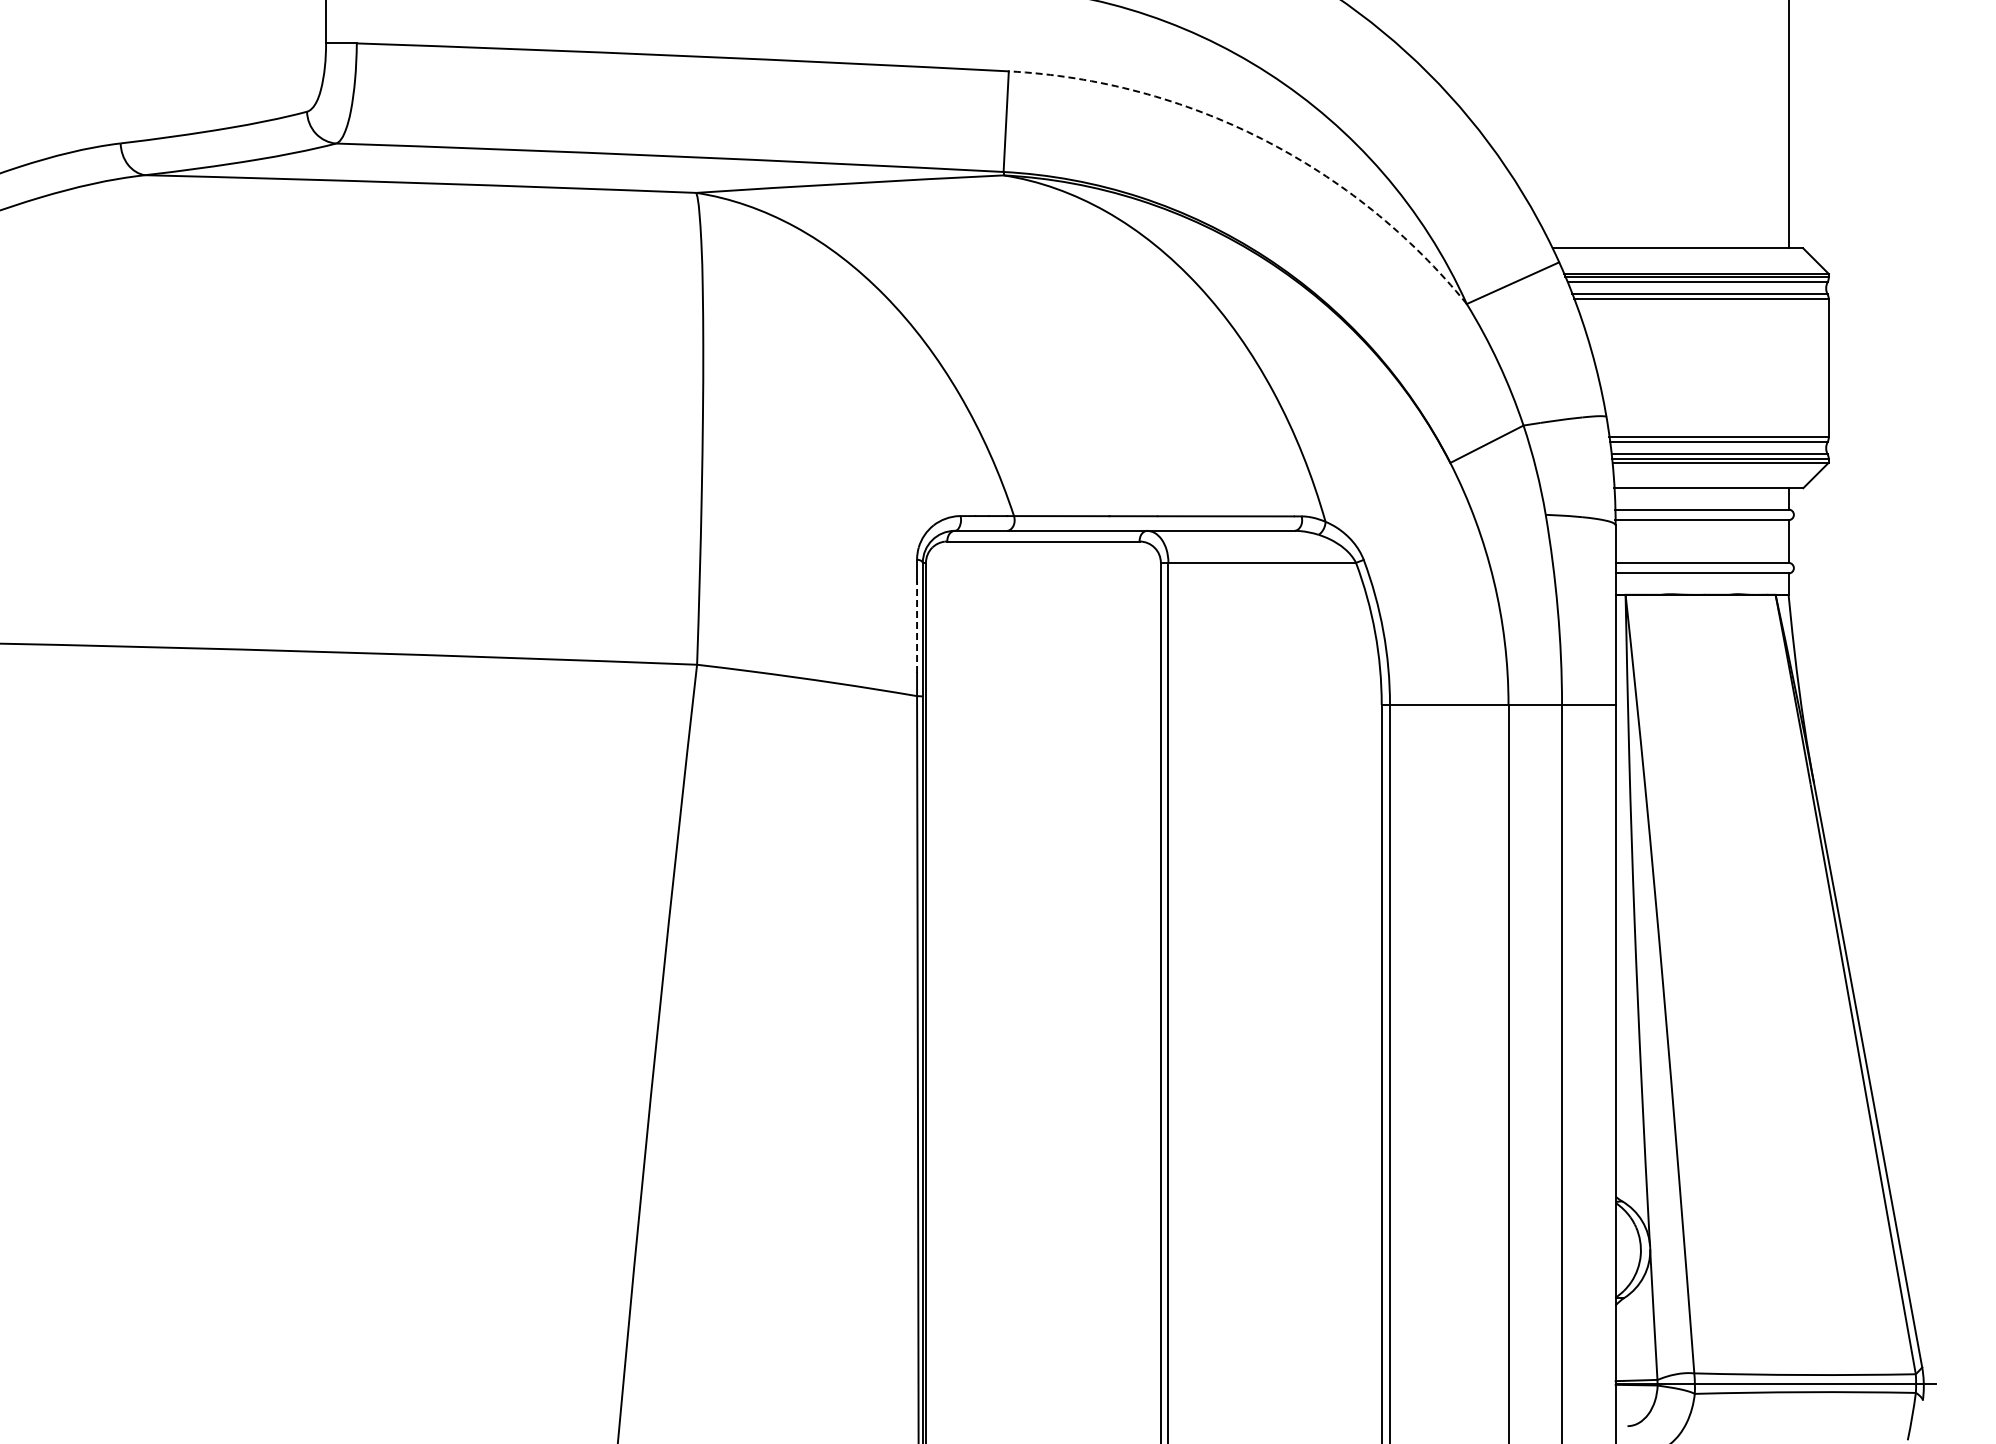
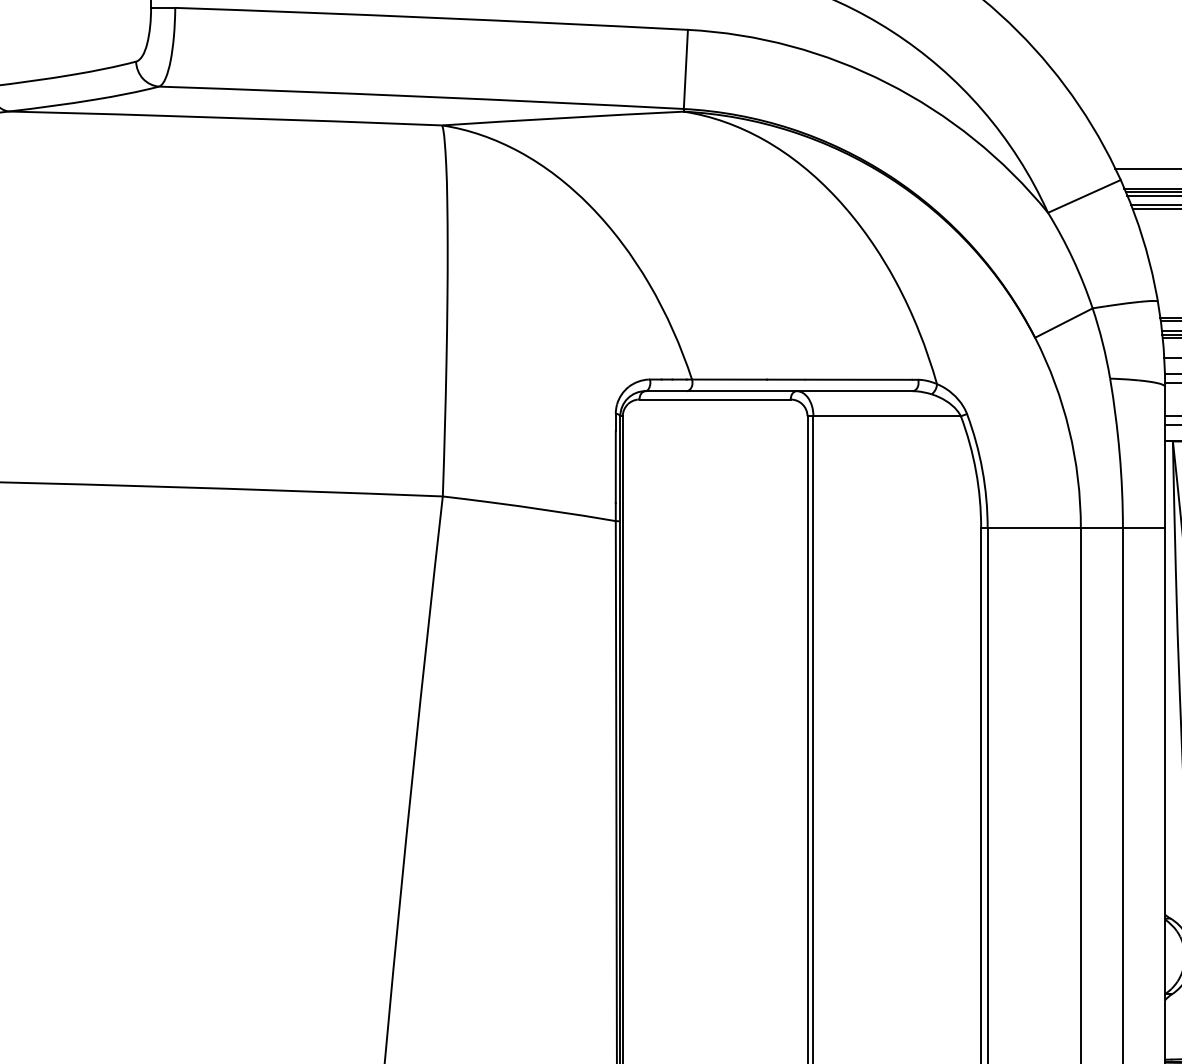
arc: (1262, 139) -> (887, 83), dashed -> solid
line: (917, 627) -> (616, 467), dashed -> solid

